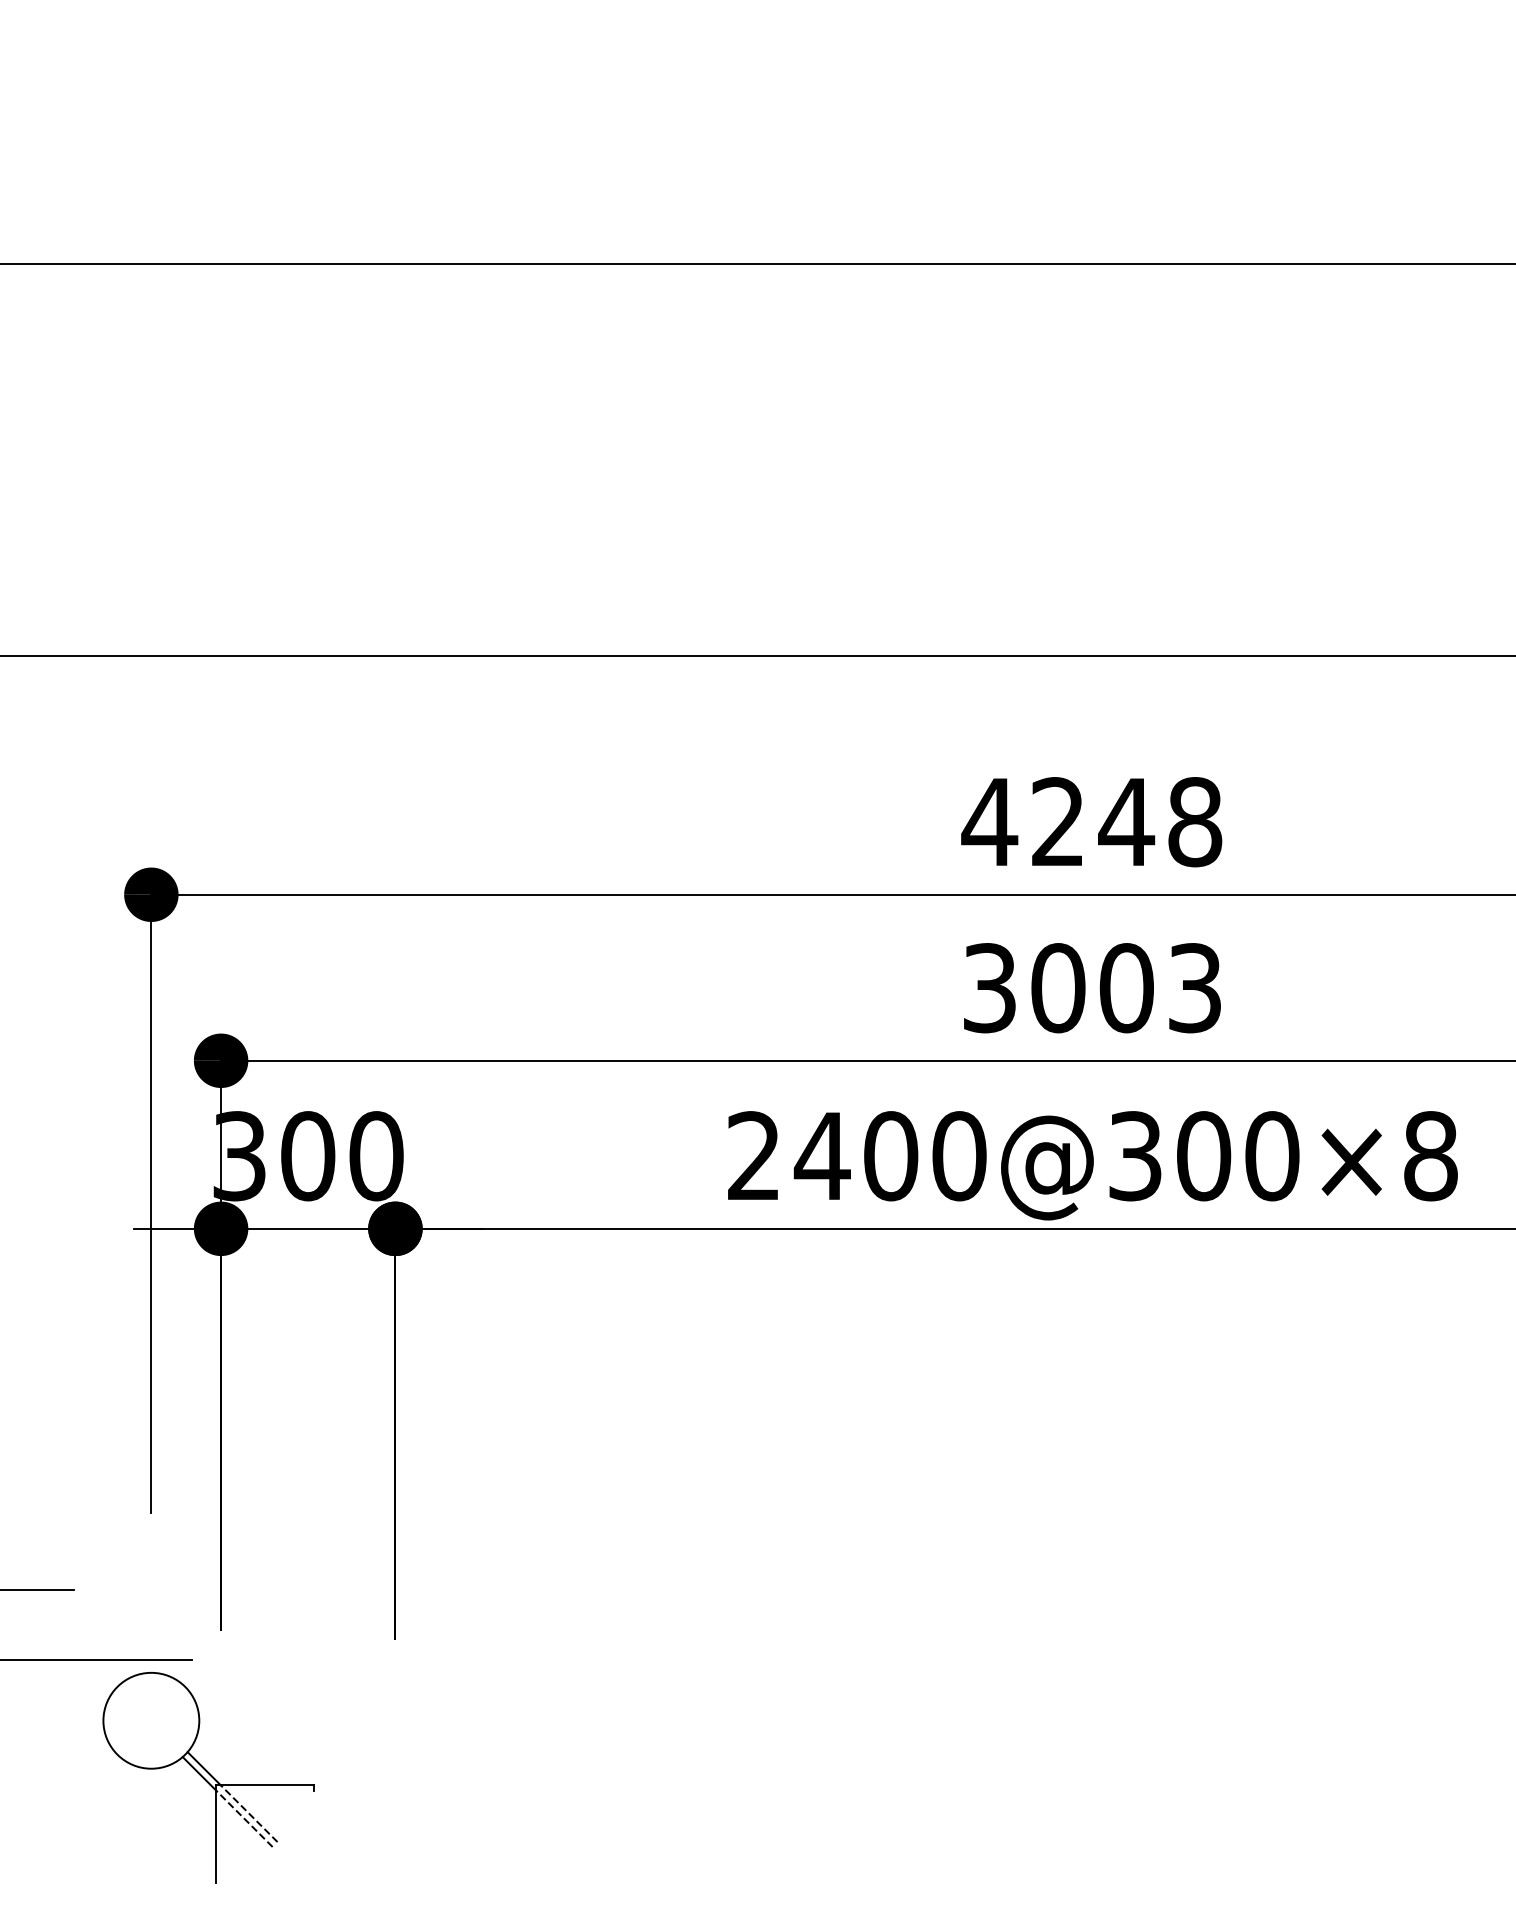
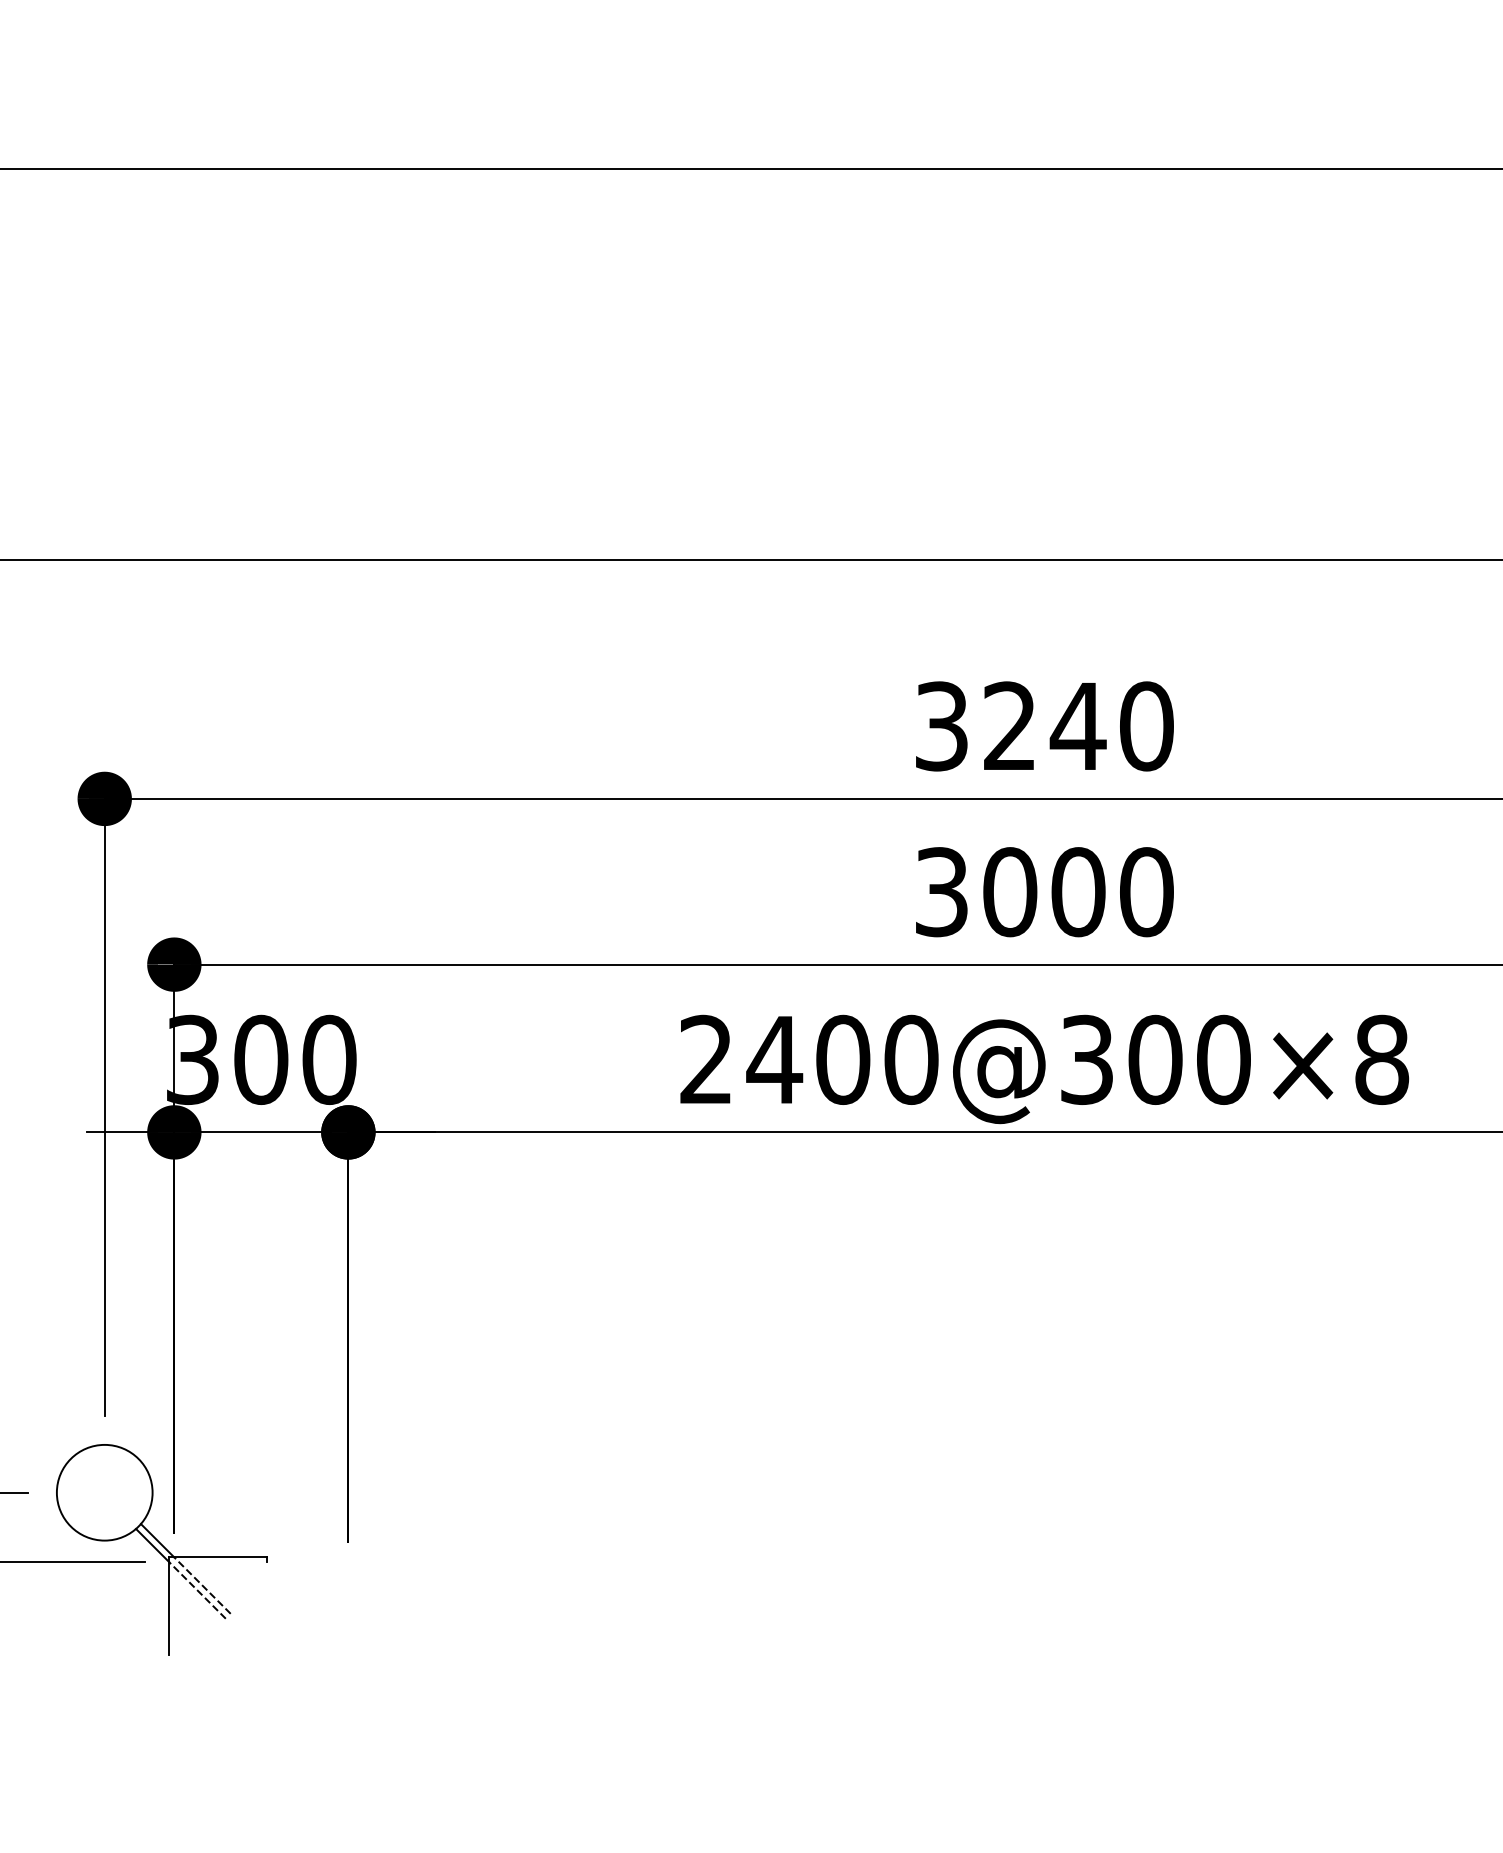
text: (1091, 822) -> (1043, 726), 4248 -> 3240
text: (1195, 988) -> (1147, 892), 3003 -> 3000
part: (208, 1777) -> (161, 1549), moved

